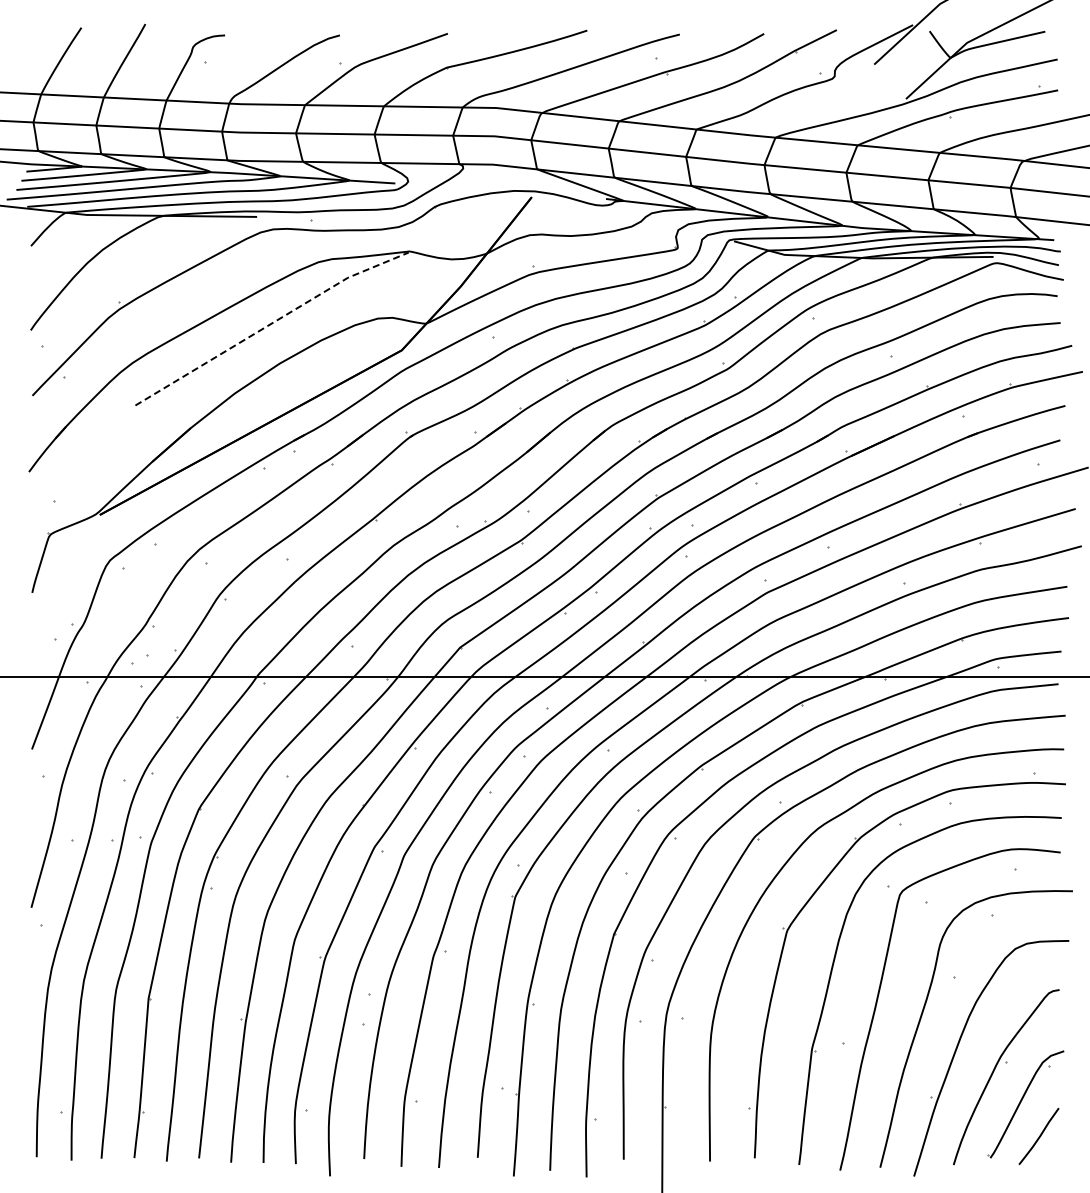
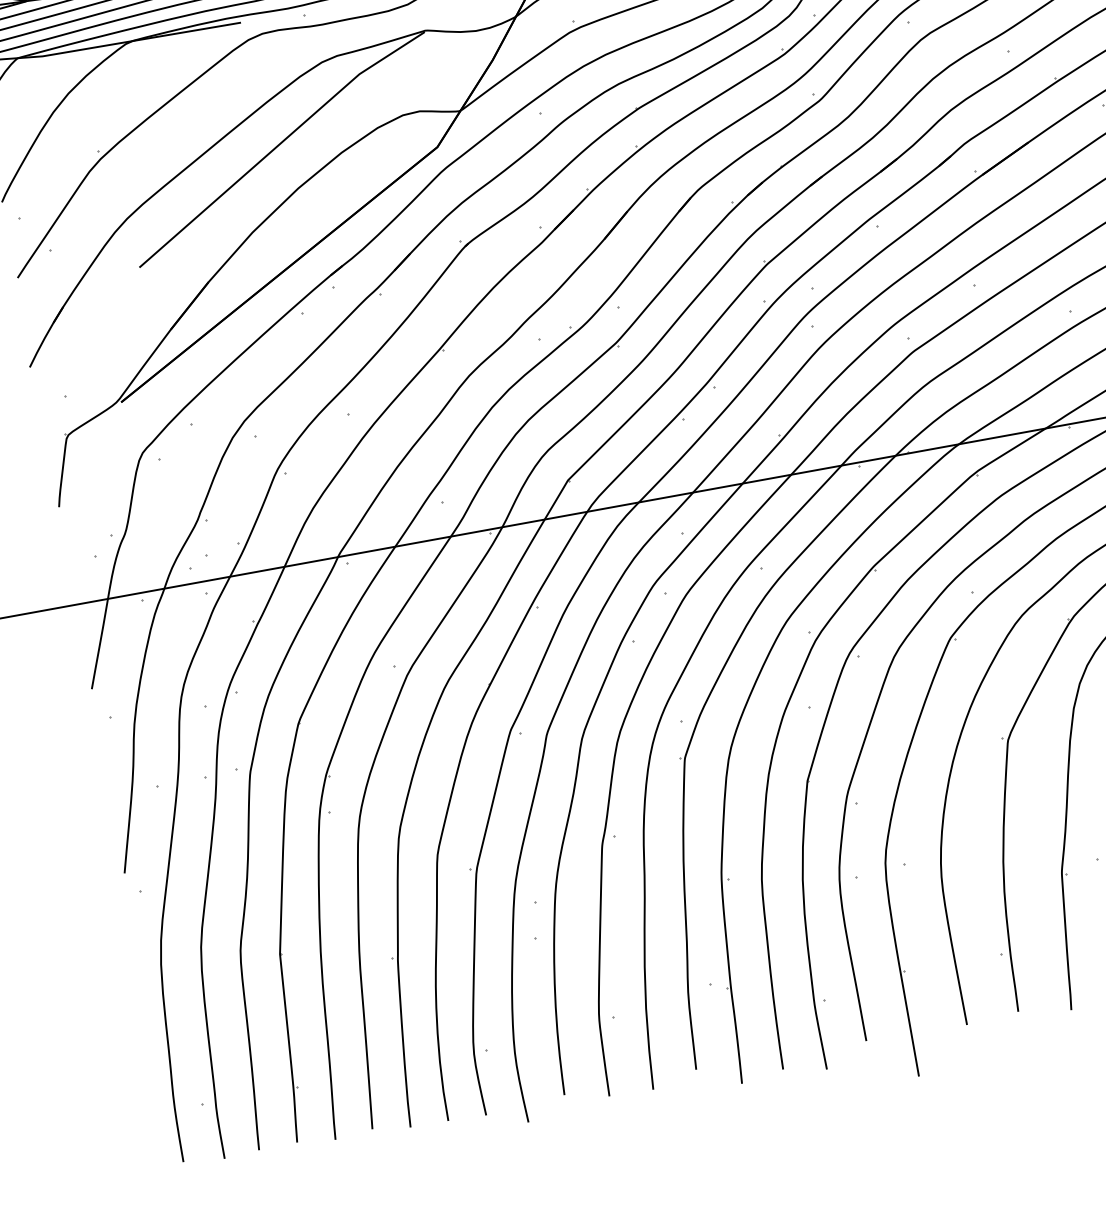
line: (270, 324) -> (279, 144), dashed -> solid

